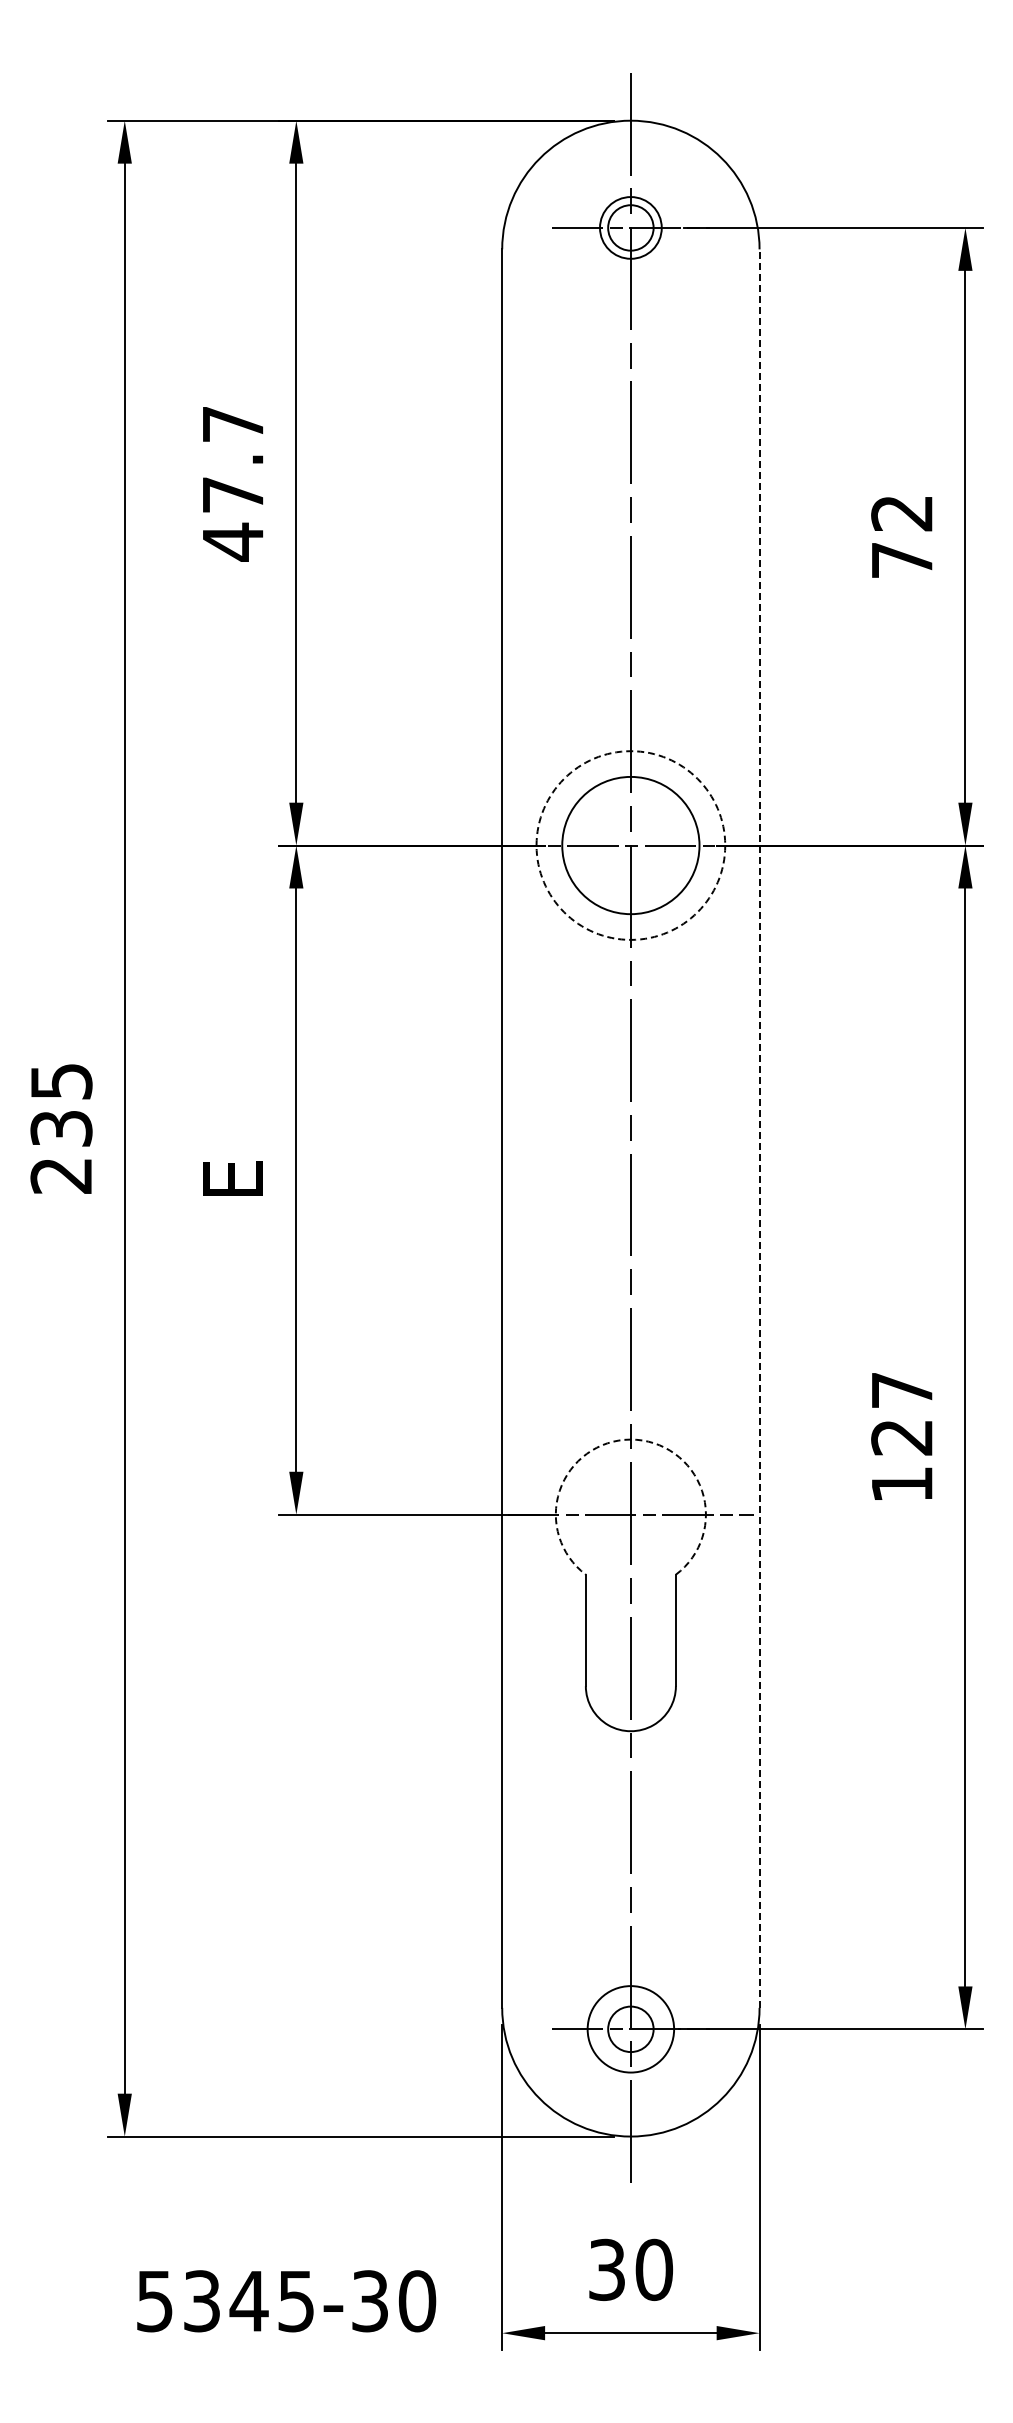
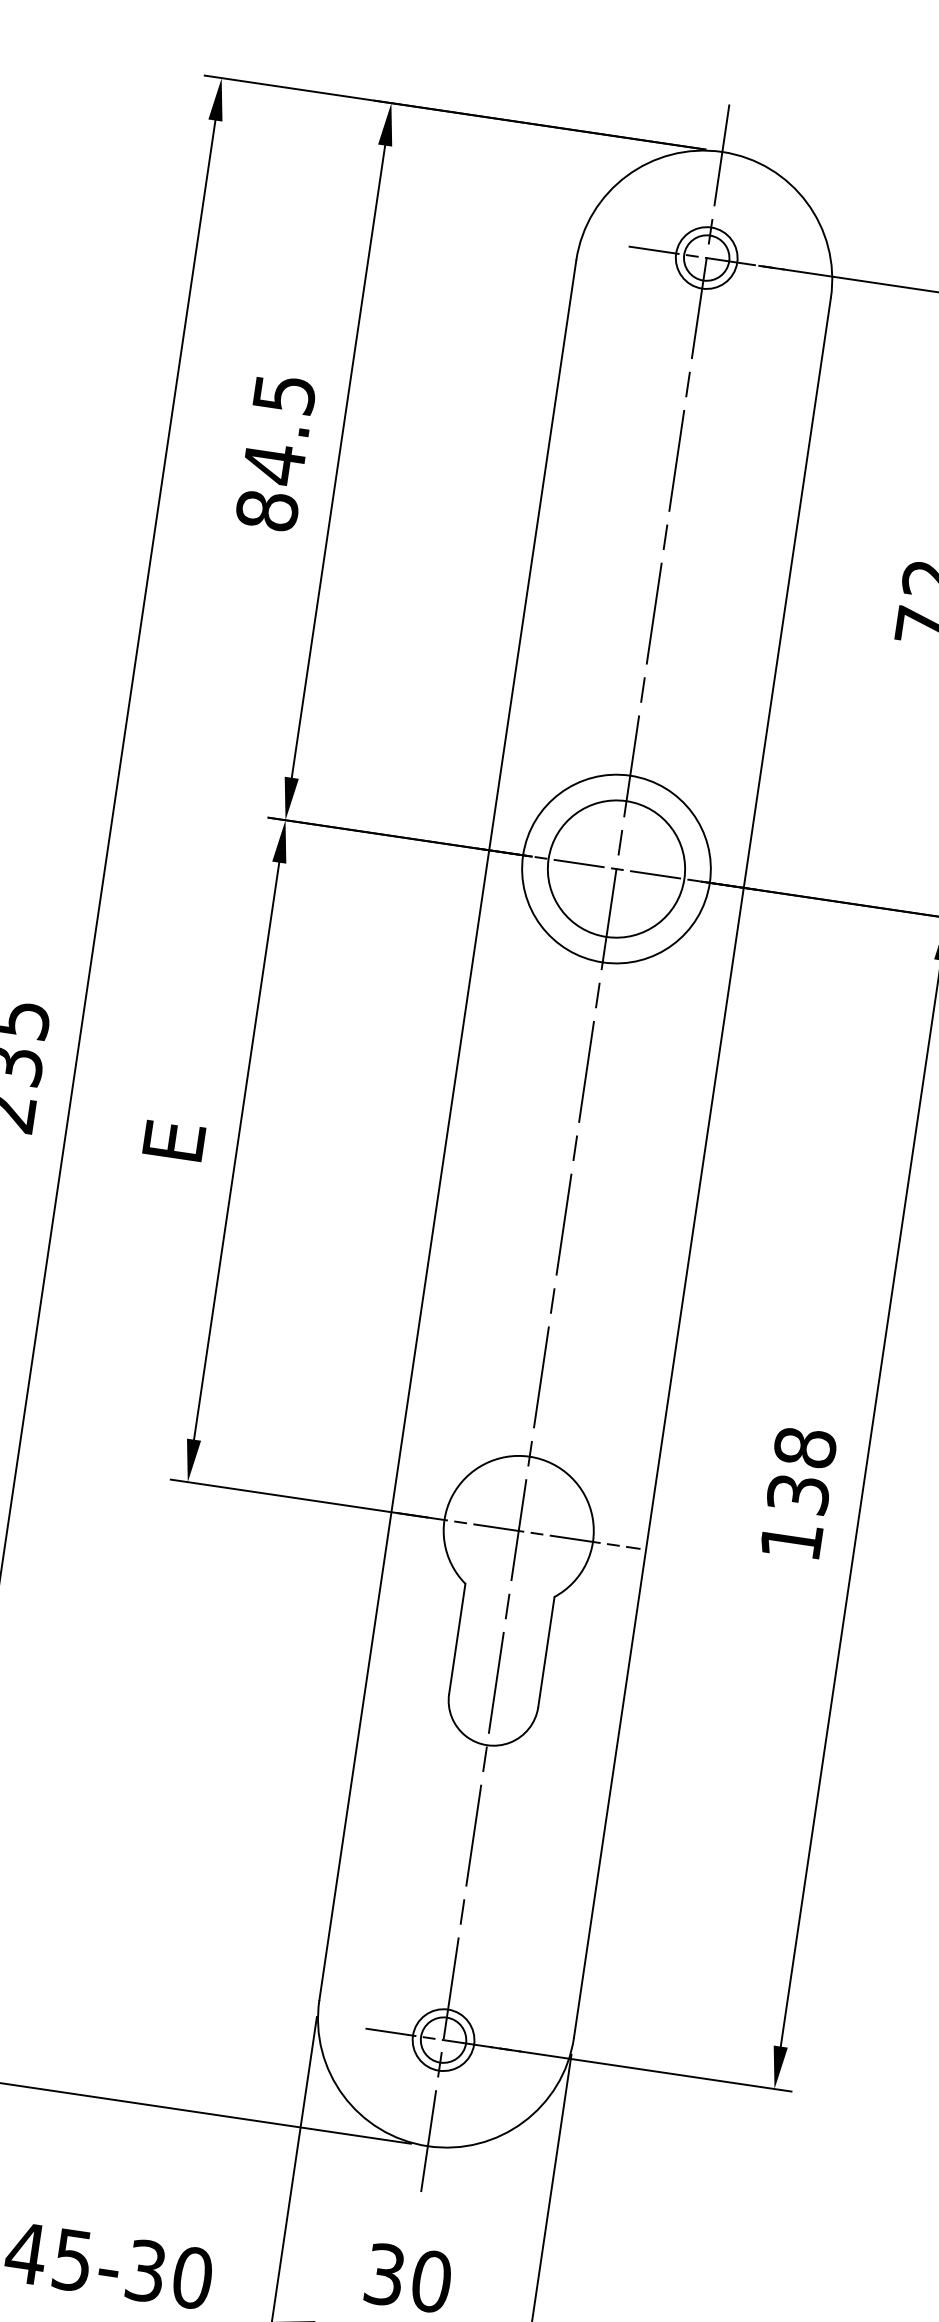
text: (233, 484) -> (276, 453), 47.7 -> 84.5
circle: (630, 845) -> (616, 868), dashed -> solid
line: (759, 1128) -> (702, 1167), dashed -> solid
text: (902, 1413) -> (802, 1470), 127 -> 138
arc: (630, 1439) -> (529, 1456), dashed -> solid
circle: (630, 2029) -> (443, 2040), size x0.71

